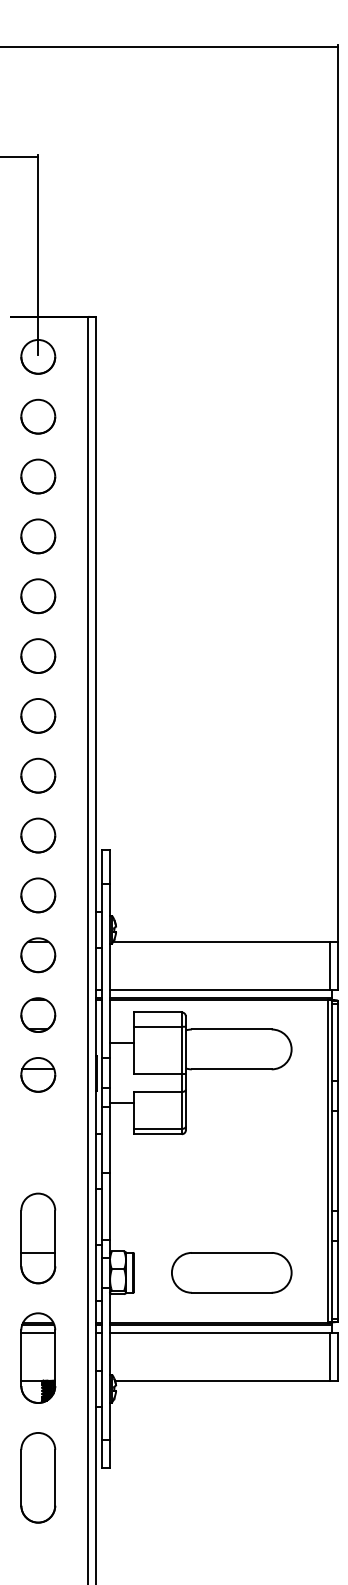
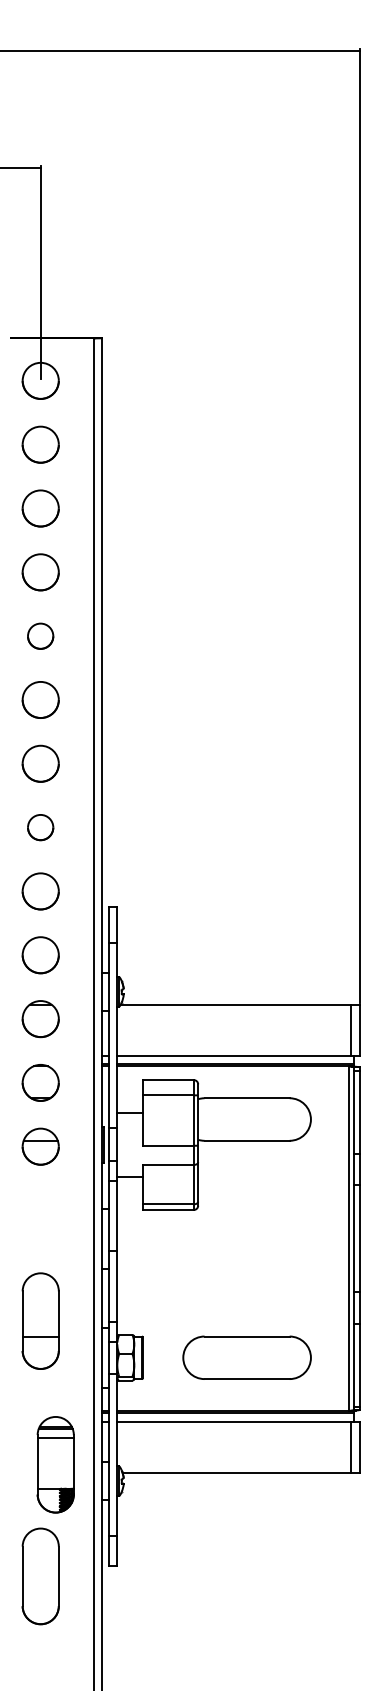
part: (38, 596) -> (40, 636), size x0.7
part: (38, 775) -> (40, 827), size x0.7
part: (38, 1357) -> (55, 1464), moved

